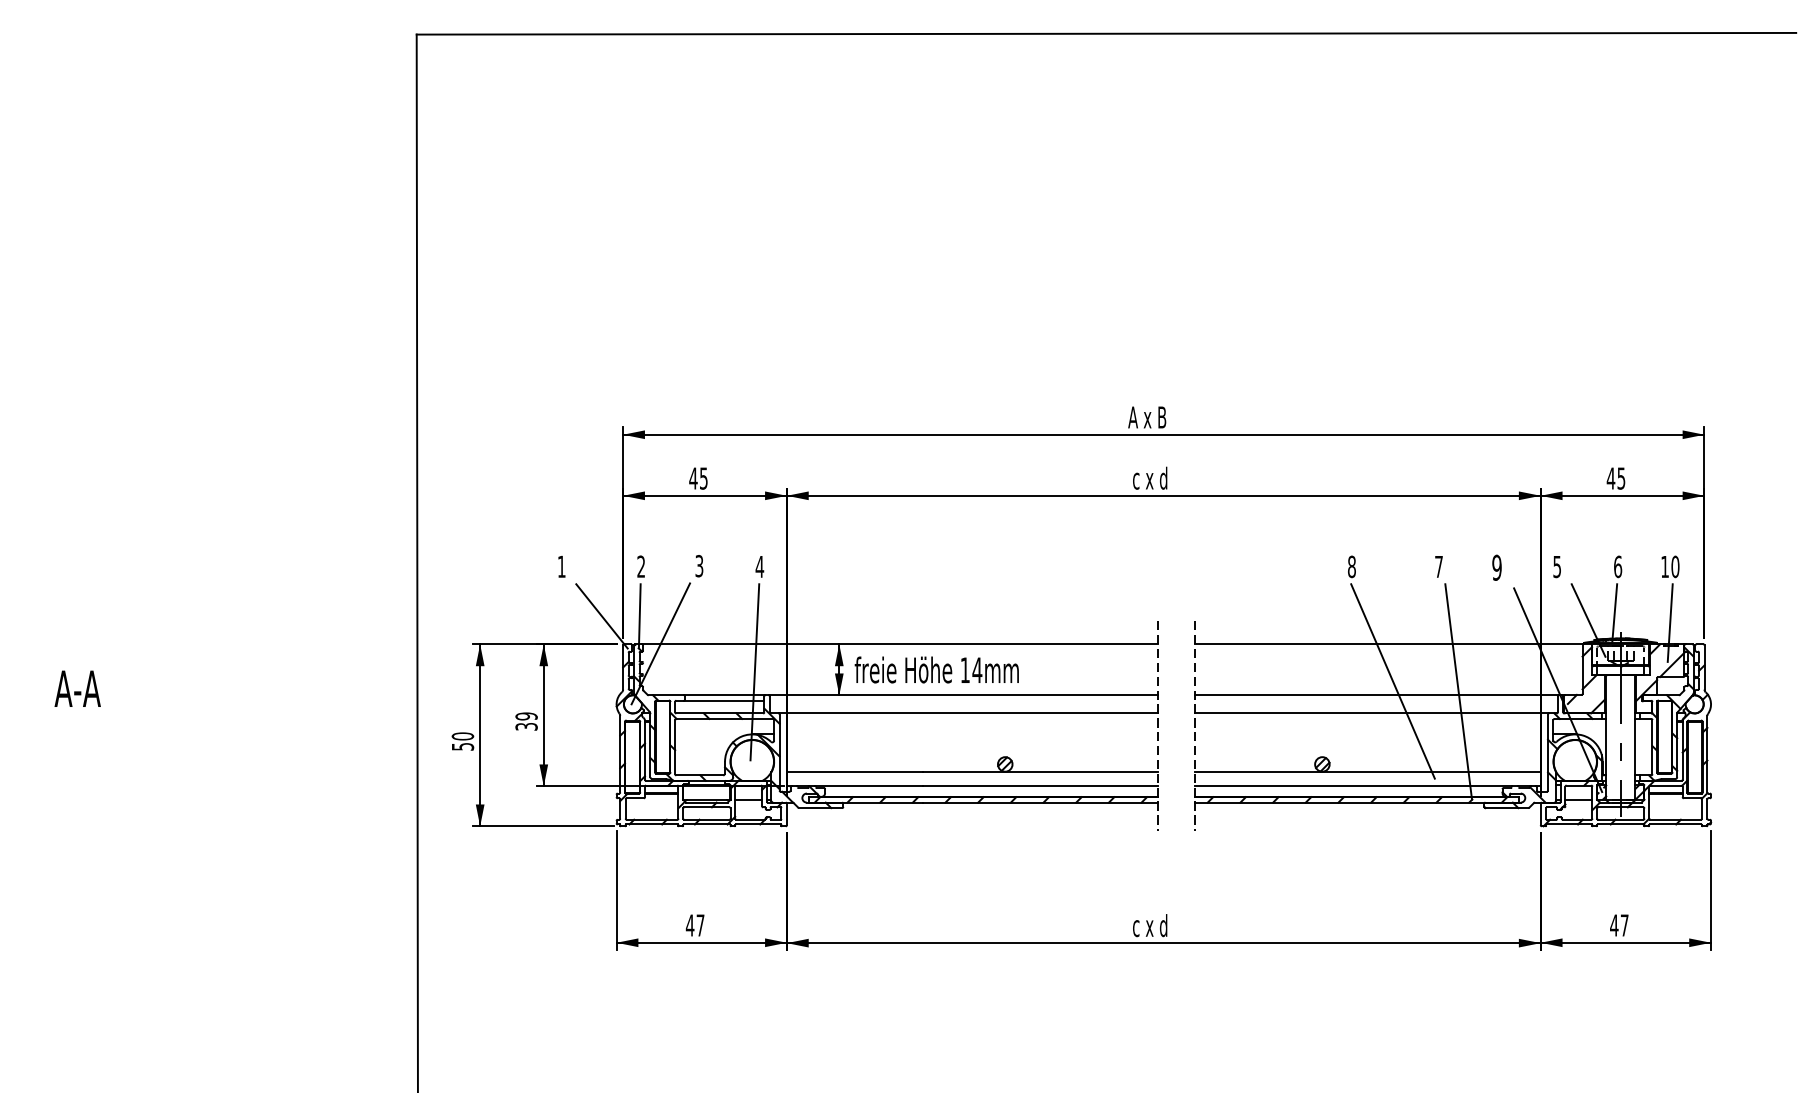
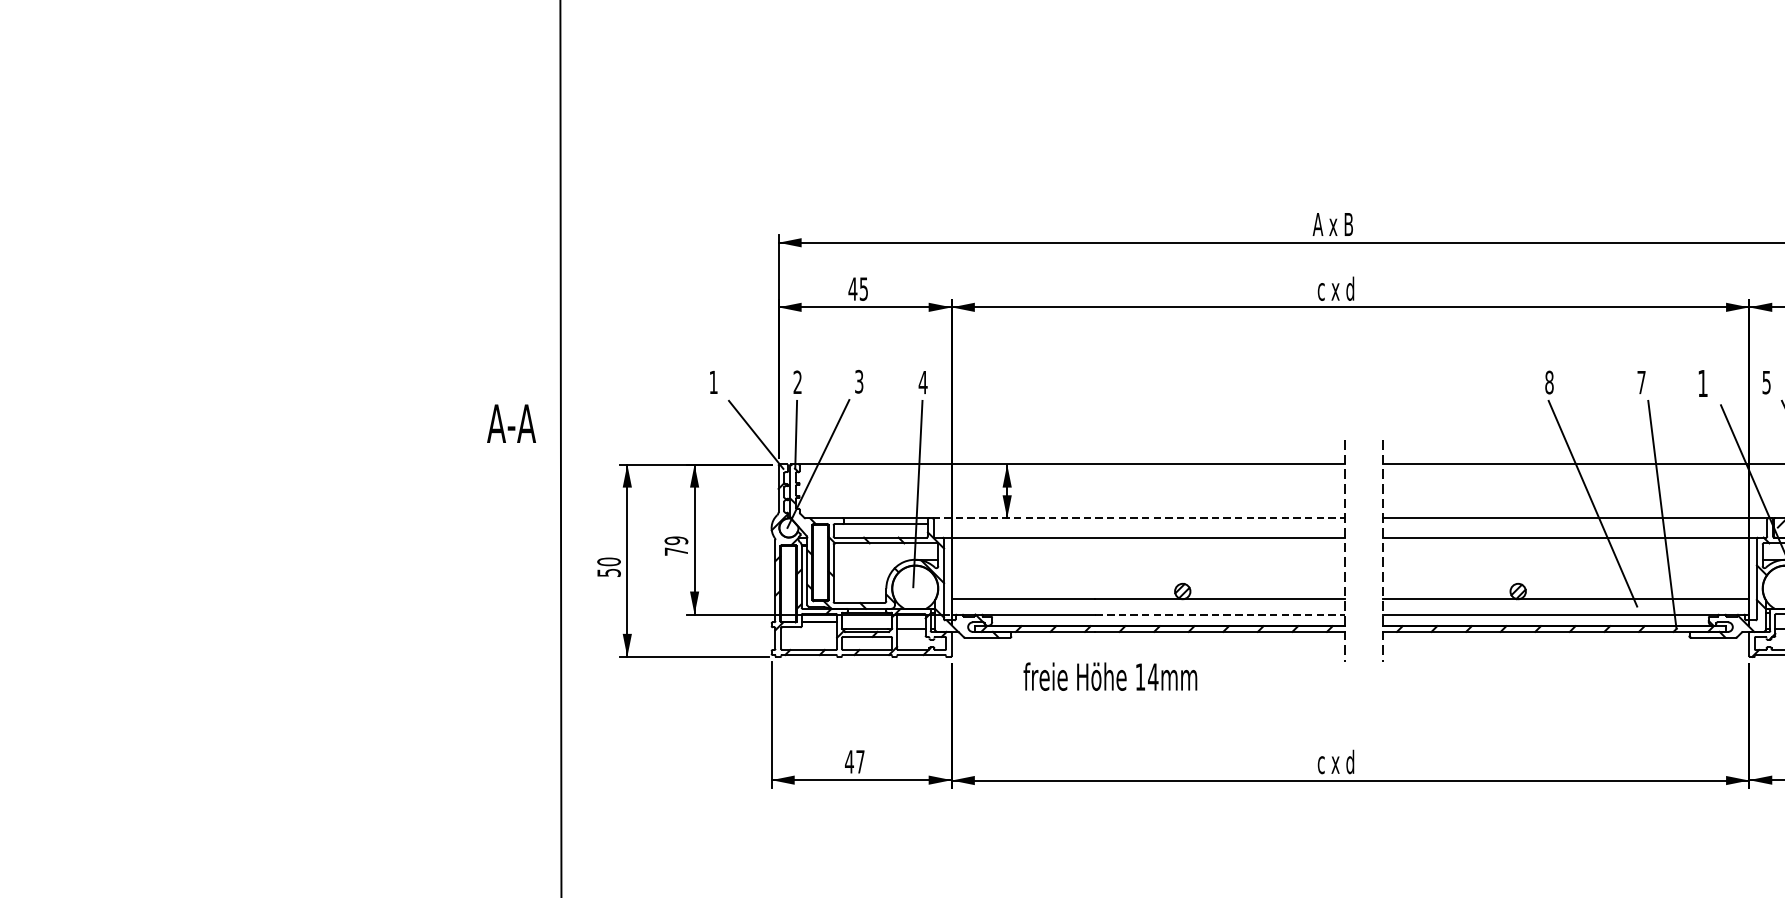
text: (1496, 567) -> (1702, 383), 9 -> 1
text: (936, 669) -> (1110, 676), moved
text: (77, 688) -> (511, 423), moved
line: (963, 695) -> (1138, 518), solid -> dashed
text: (526, 726) -> (676, 551), 39 -> 79
line: (1040, 786) -> (1220, 614), solid -> dashed

